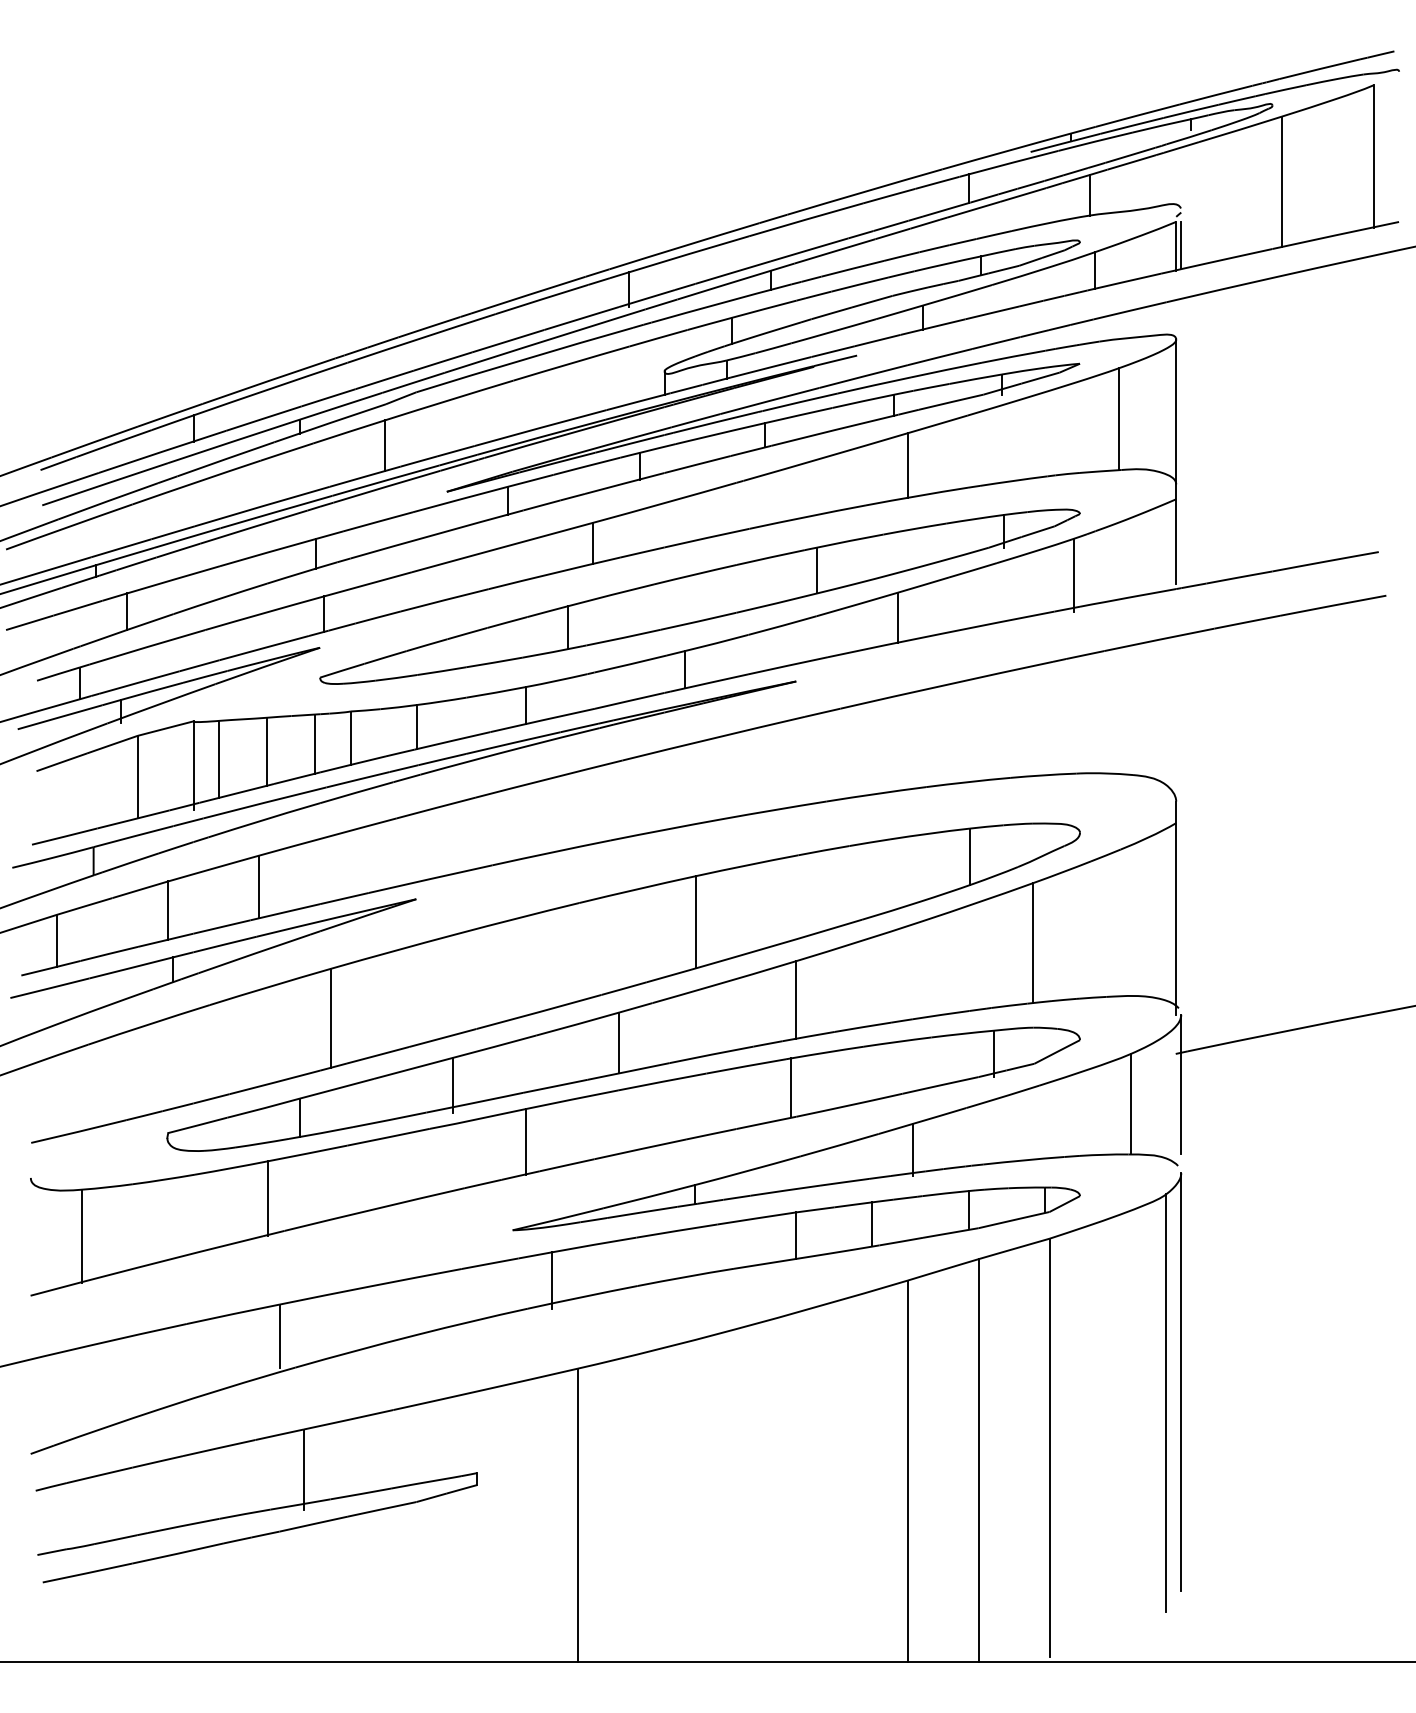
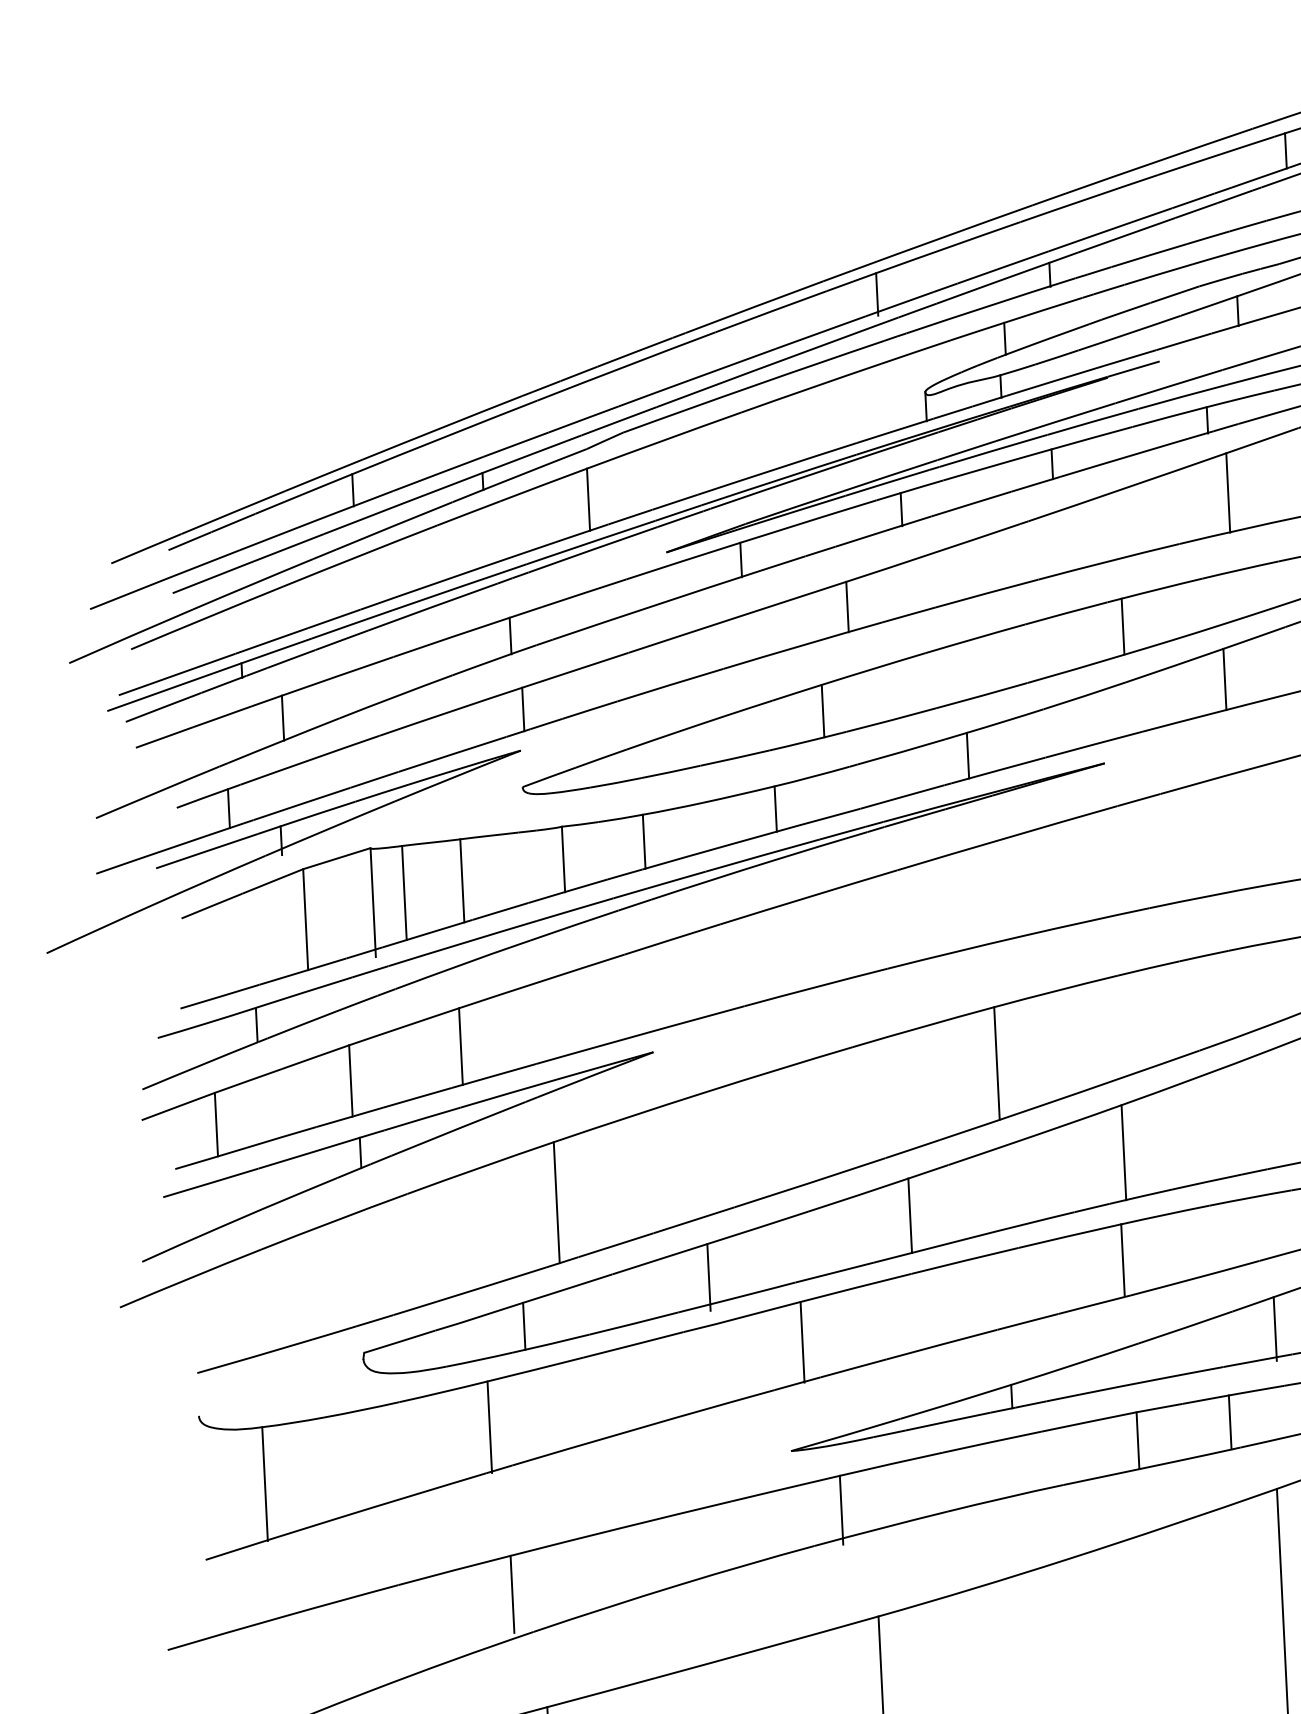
line: (315, 743) -> (520, 867), removed

